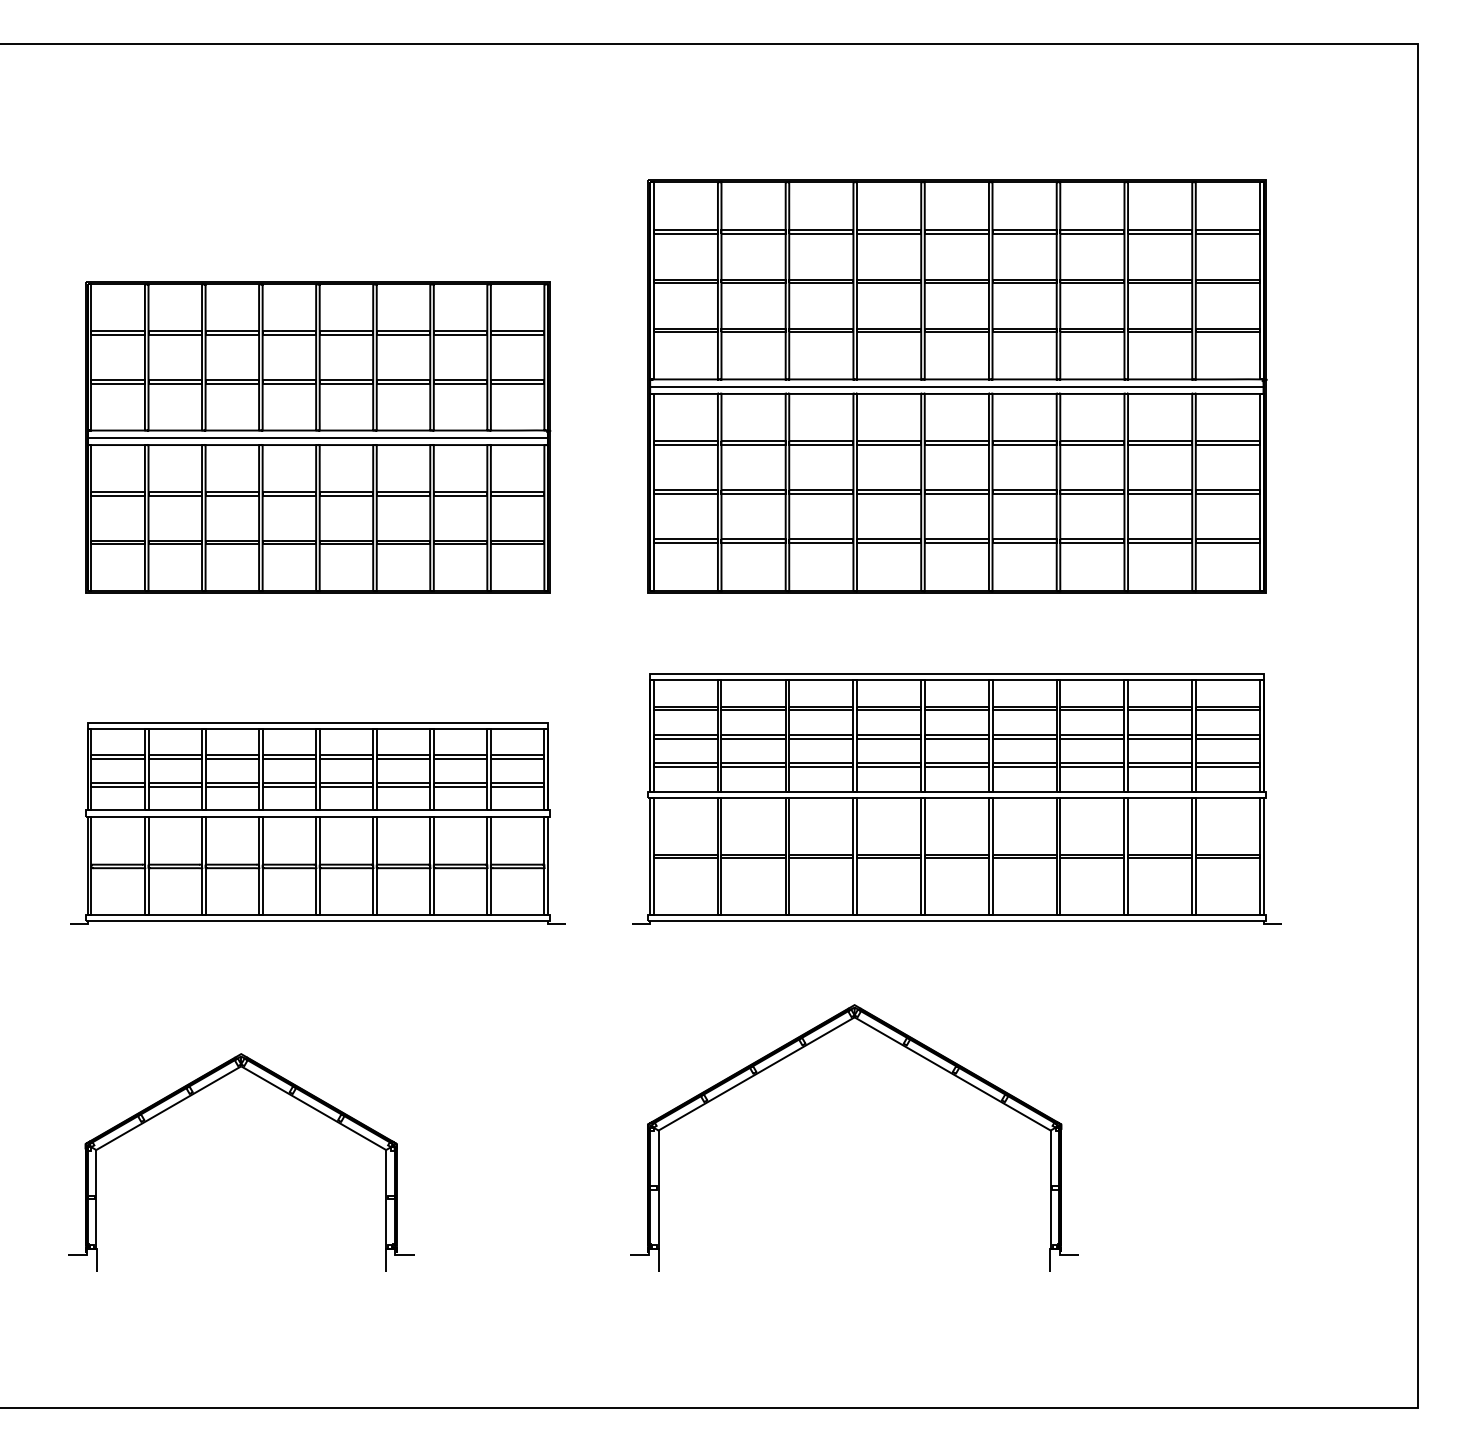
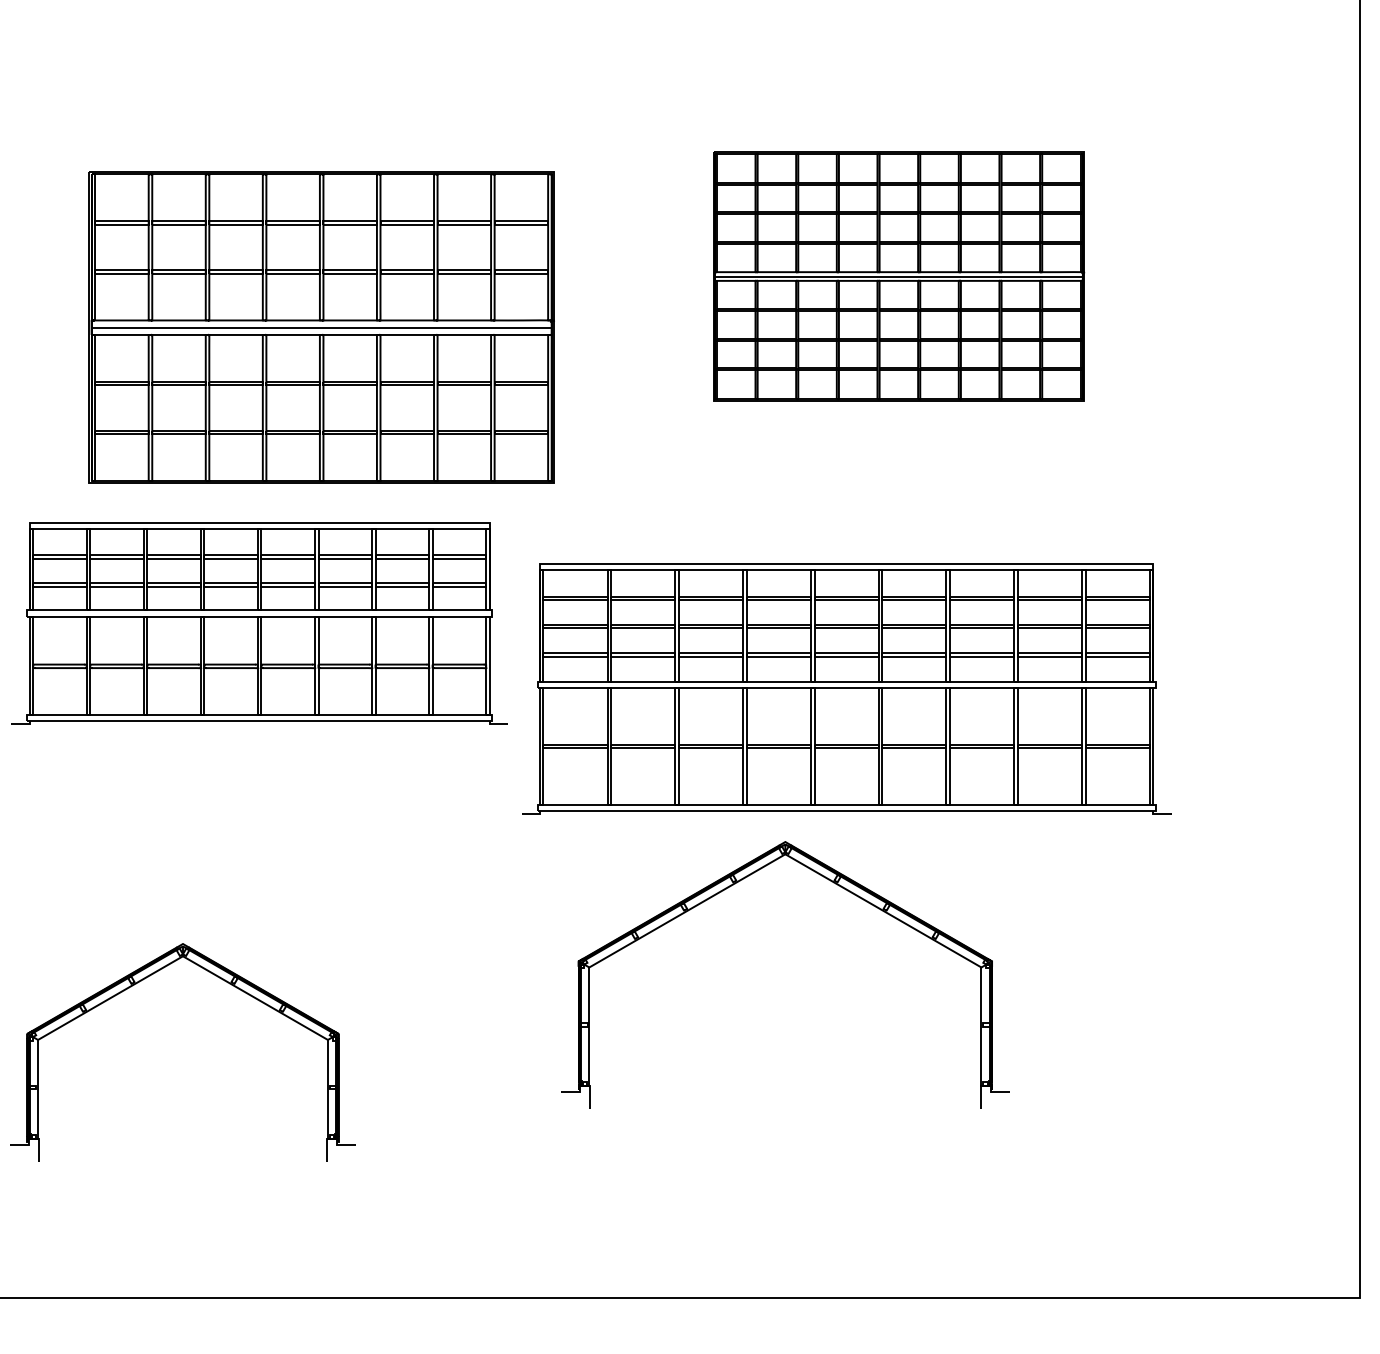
part: (957, 386) -> (899, 276), size x0.6
part: (318, 437) -> (322, 327), moved
part: (956, 798) -> (846, 688), moved
part: (317, 823) -> (259, 623), moved
part: (801, 1049) -> (732, 886), moved

